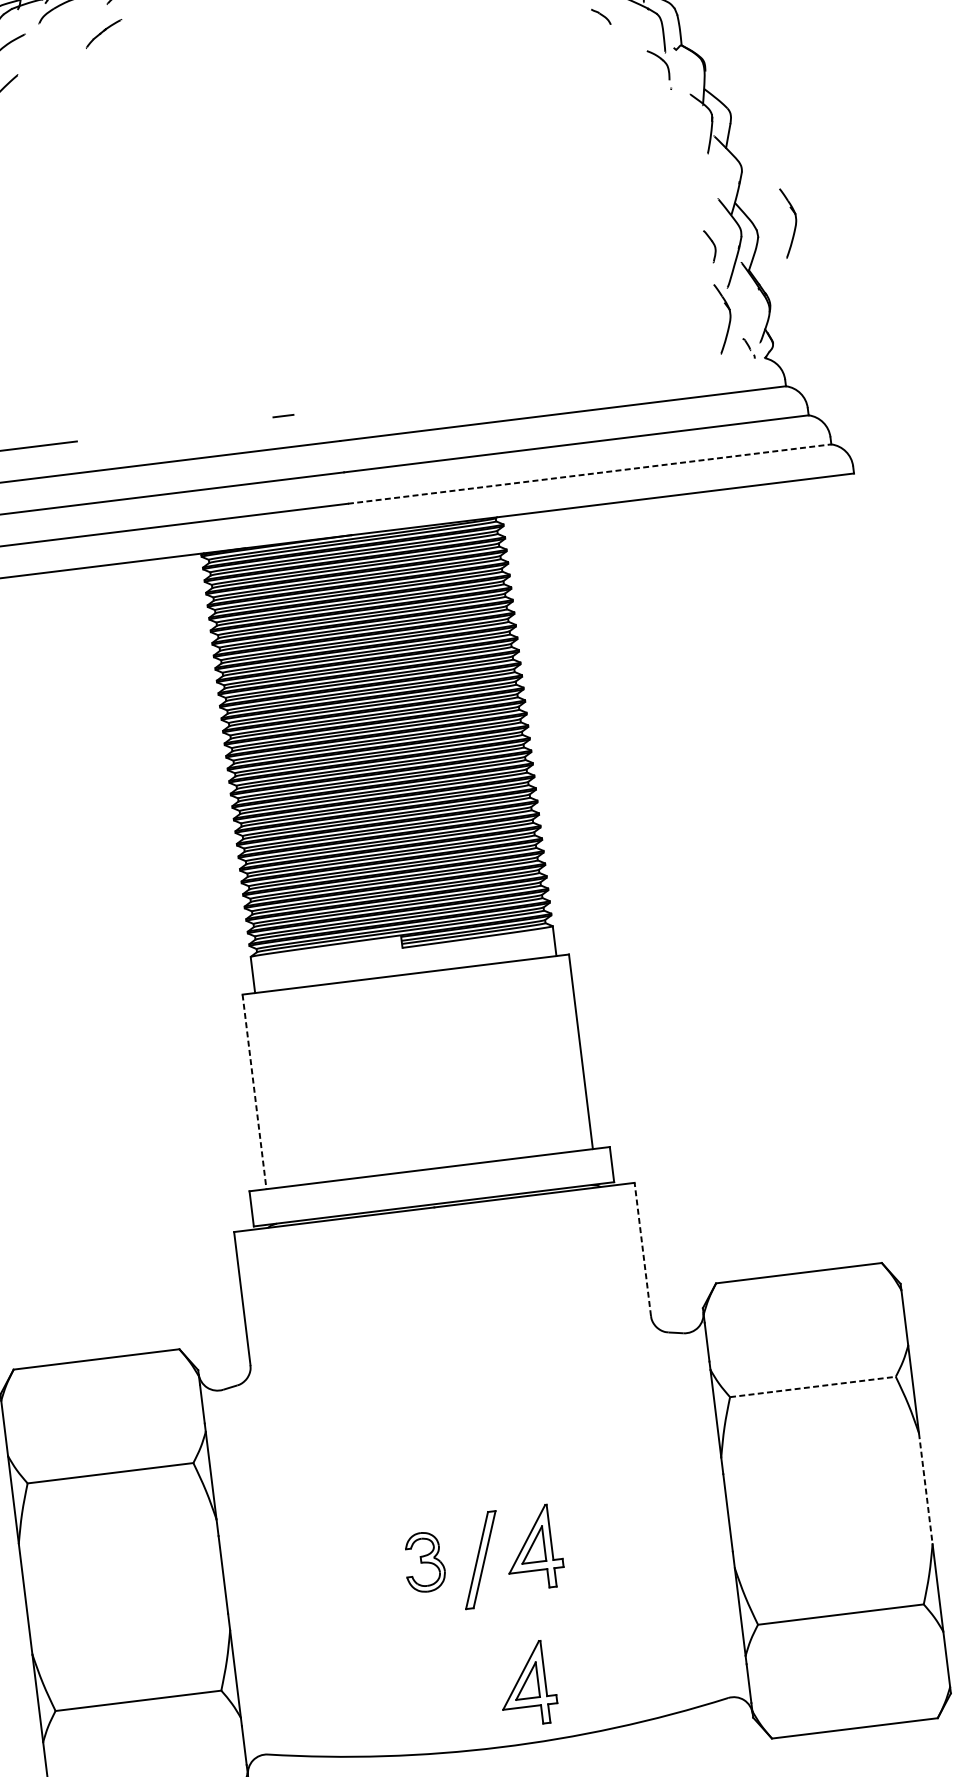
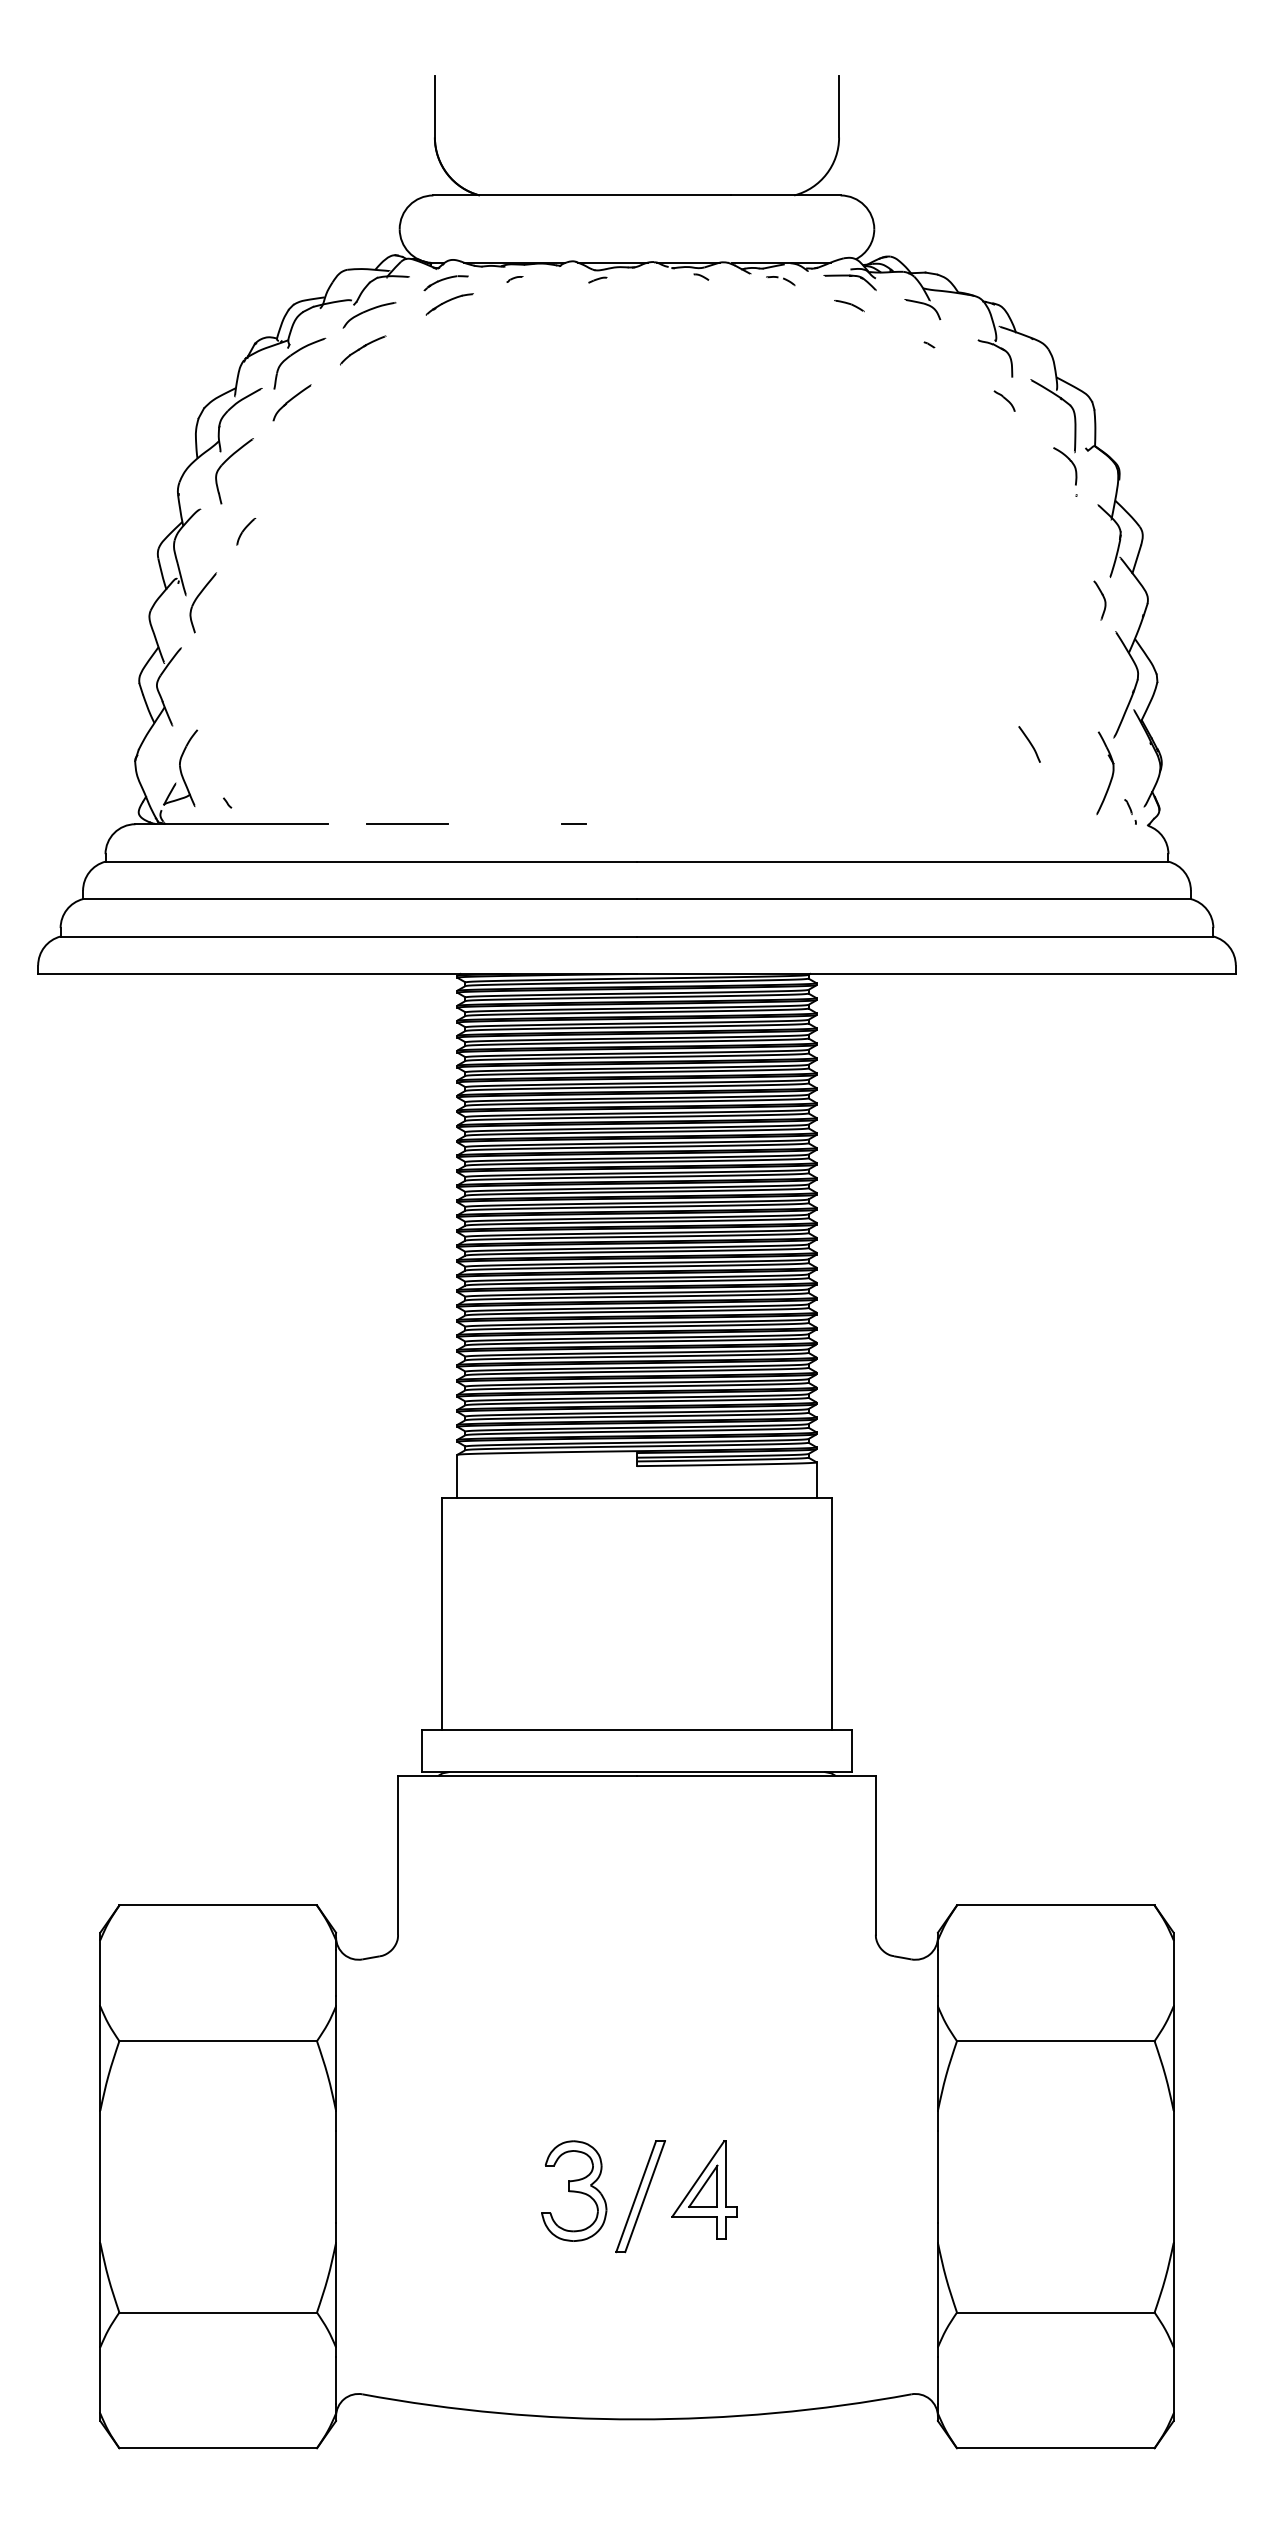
part: (104, 33) -> (363, 350), moved
part: (795, 224) -> (1202, 672), removed
part: (710, 246) -> (1099, 600), moved
curve: (657, 301) -> (1029, 743), added
line: (144, 433) -> (407, 824), added
line: (589, 474) -> (925, 936), dashed -> solid
line: (254, 1092) -> (442, 1614), dashed -> solid
line: (642, 1249) -> (875, 1854), dashed -> solid
line: (812, 1387) -> (1055, 2041), dashed -> solid
line: (925, 1489) -> (1173, 2177), dashed -> solid
part: (424, 1561) -> (574, 2190), size x1.43
part: (527, 1683) -> (677, 2348), removed

